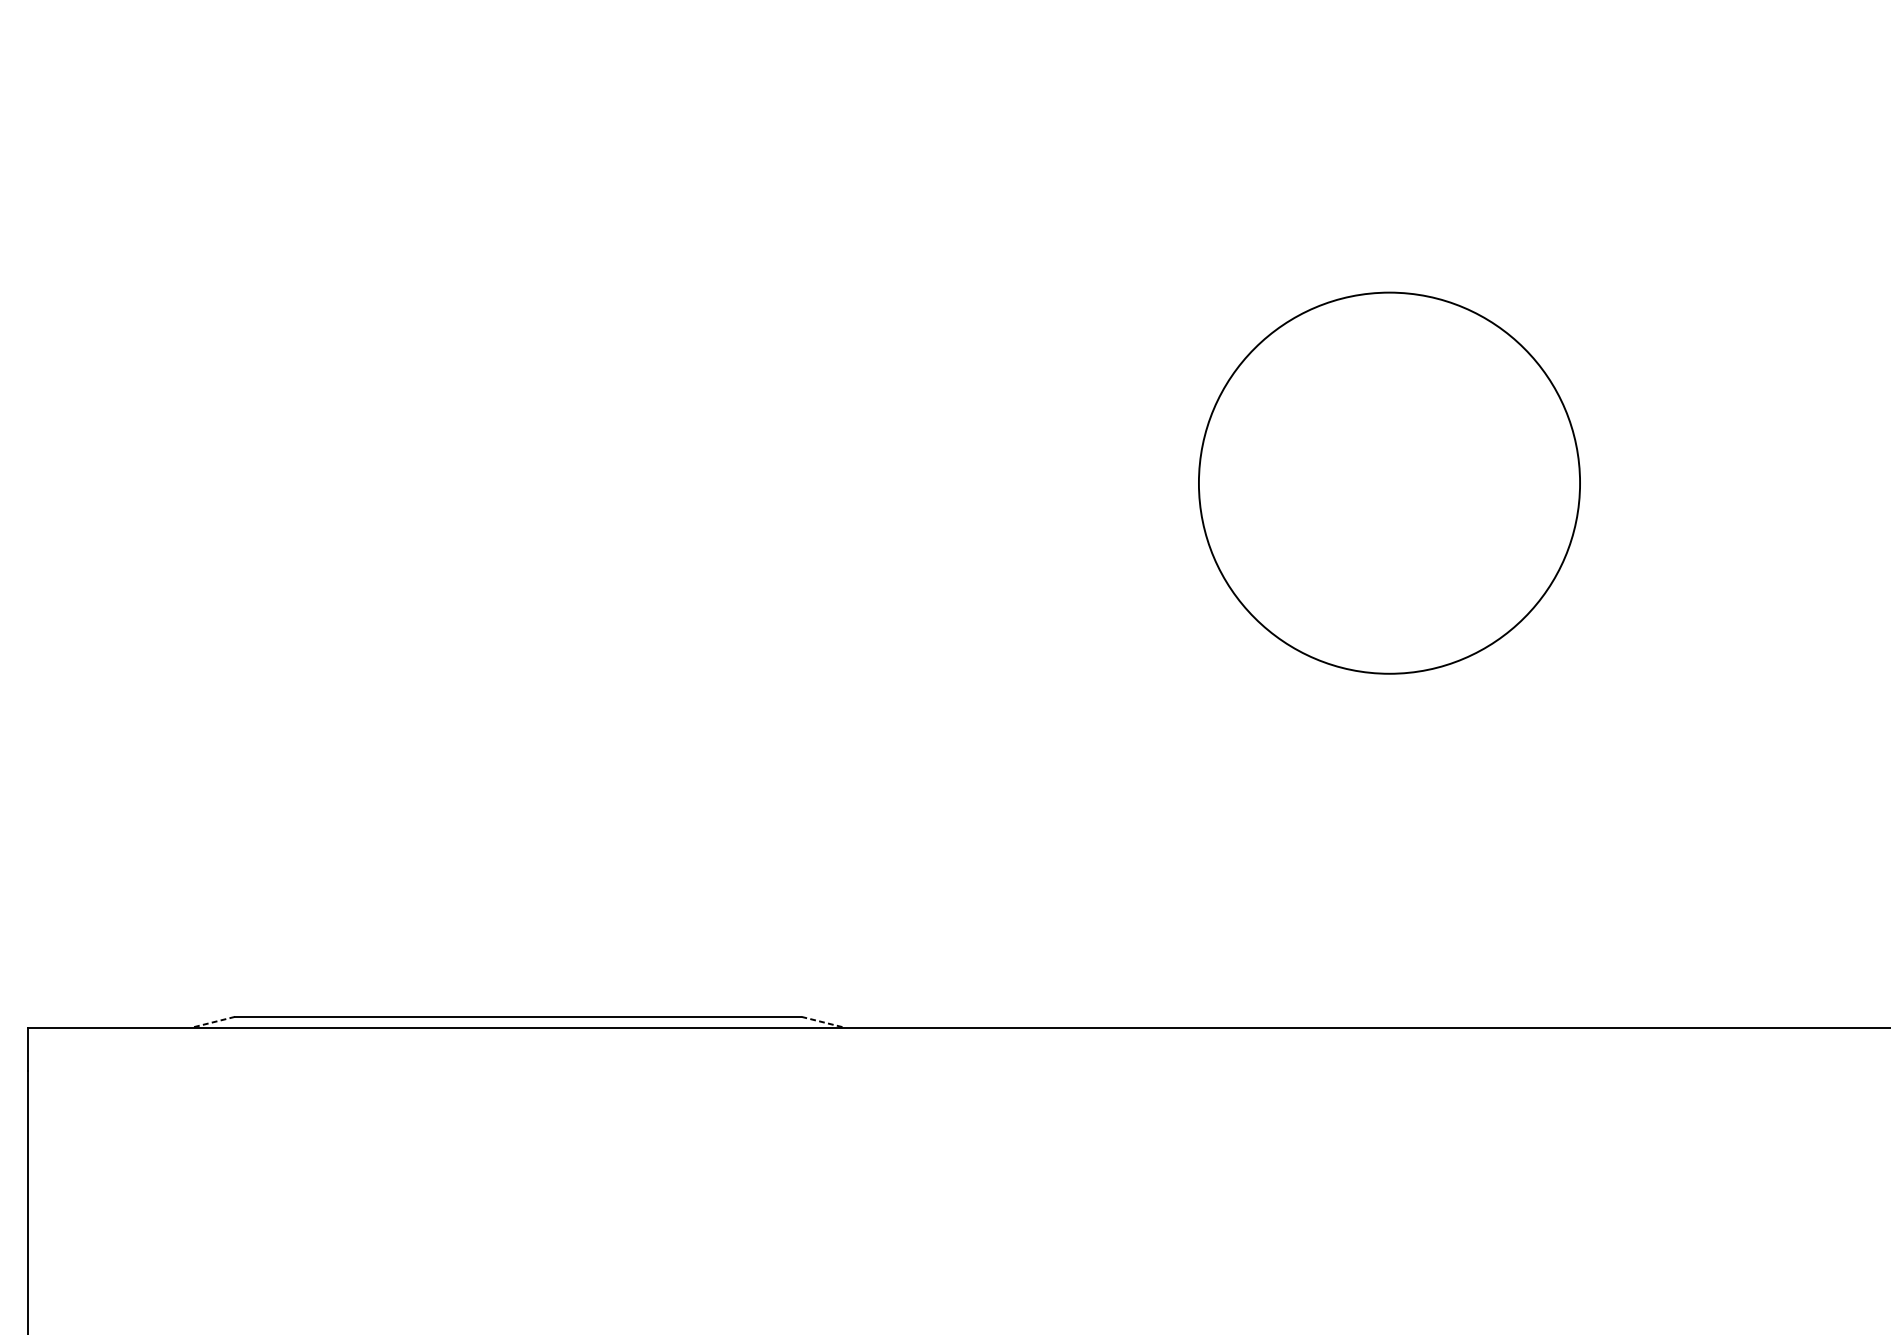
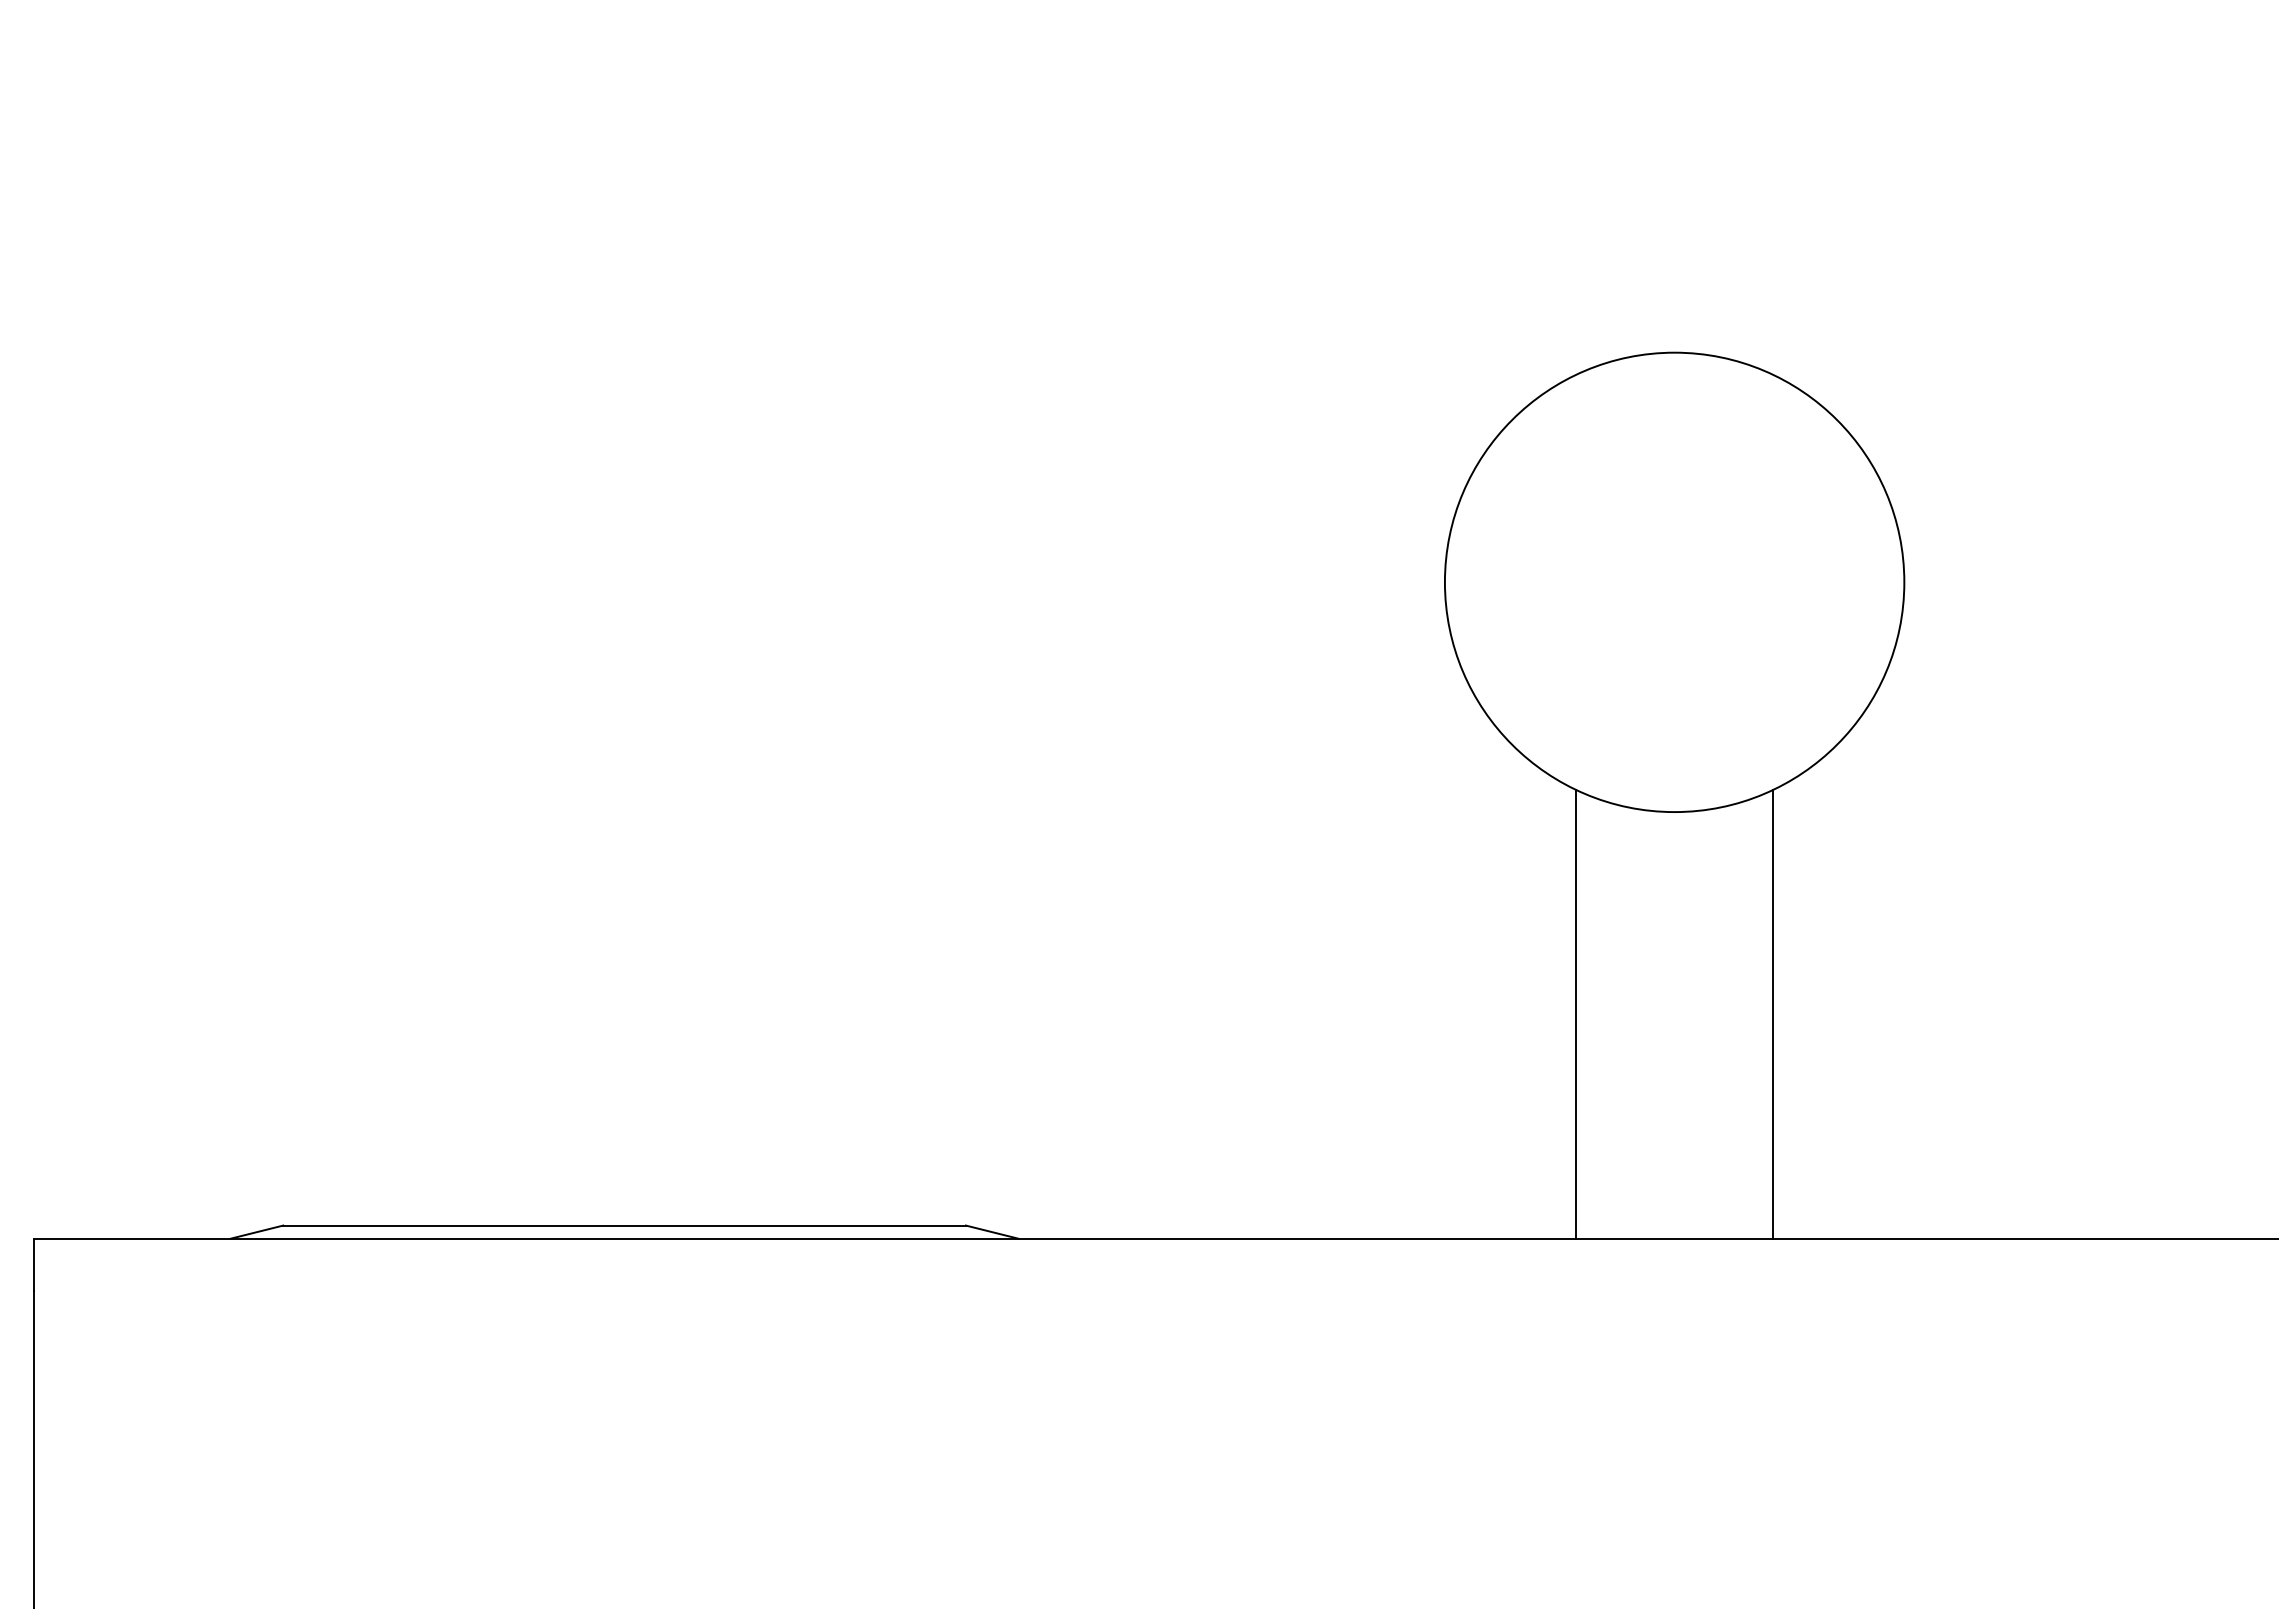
line: (1308, 840) -> (1576, 1013), added
line: (1471, 840) -> (1773, 1013), added
line: (212, 1022) -> (256, 1232), dashed -> solid
line: (823, 1022) -> (992, 1232), dashed -> solid

